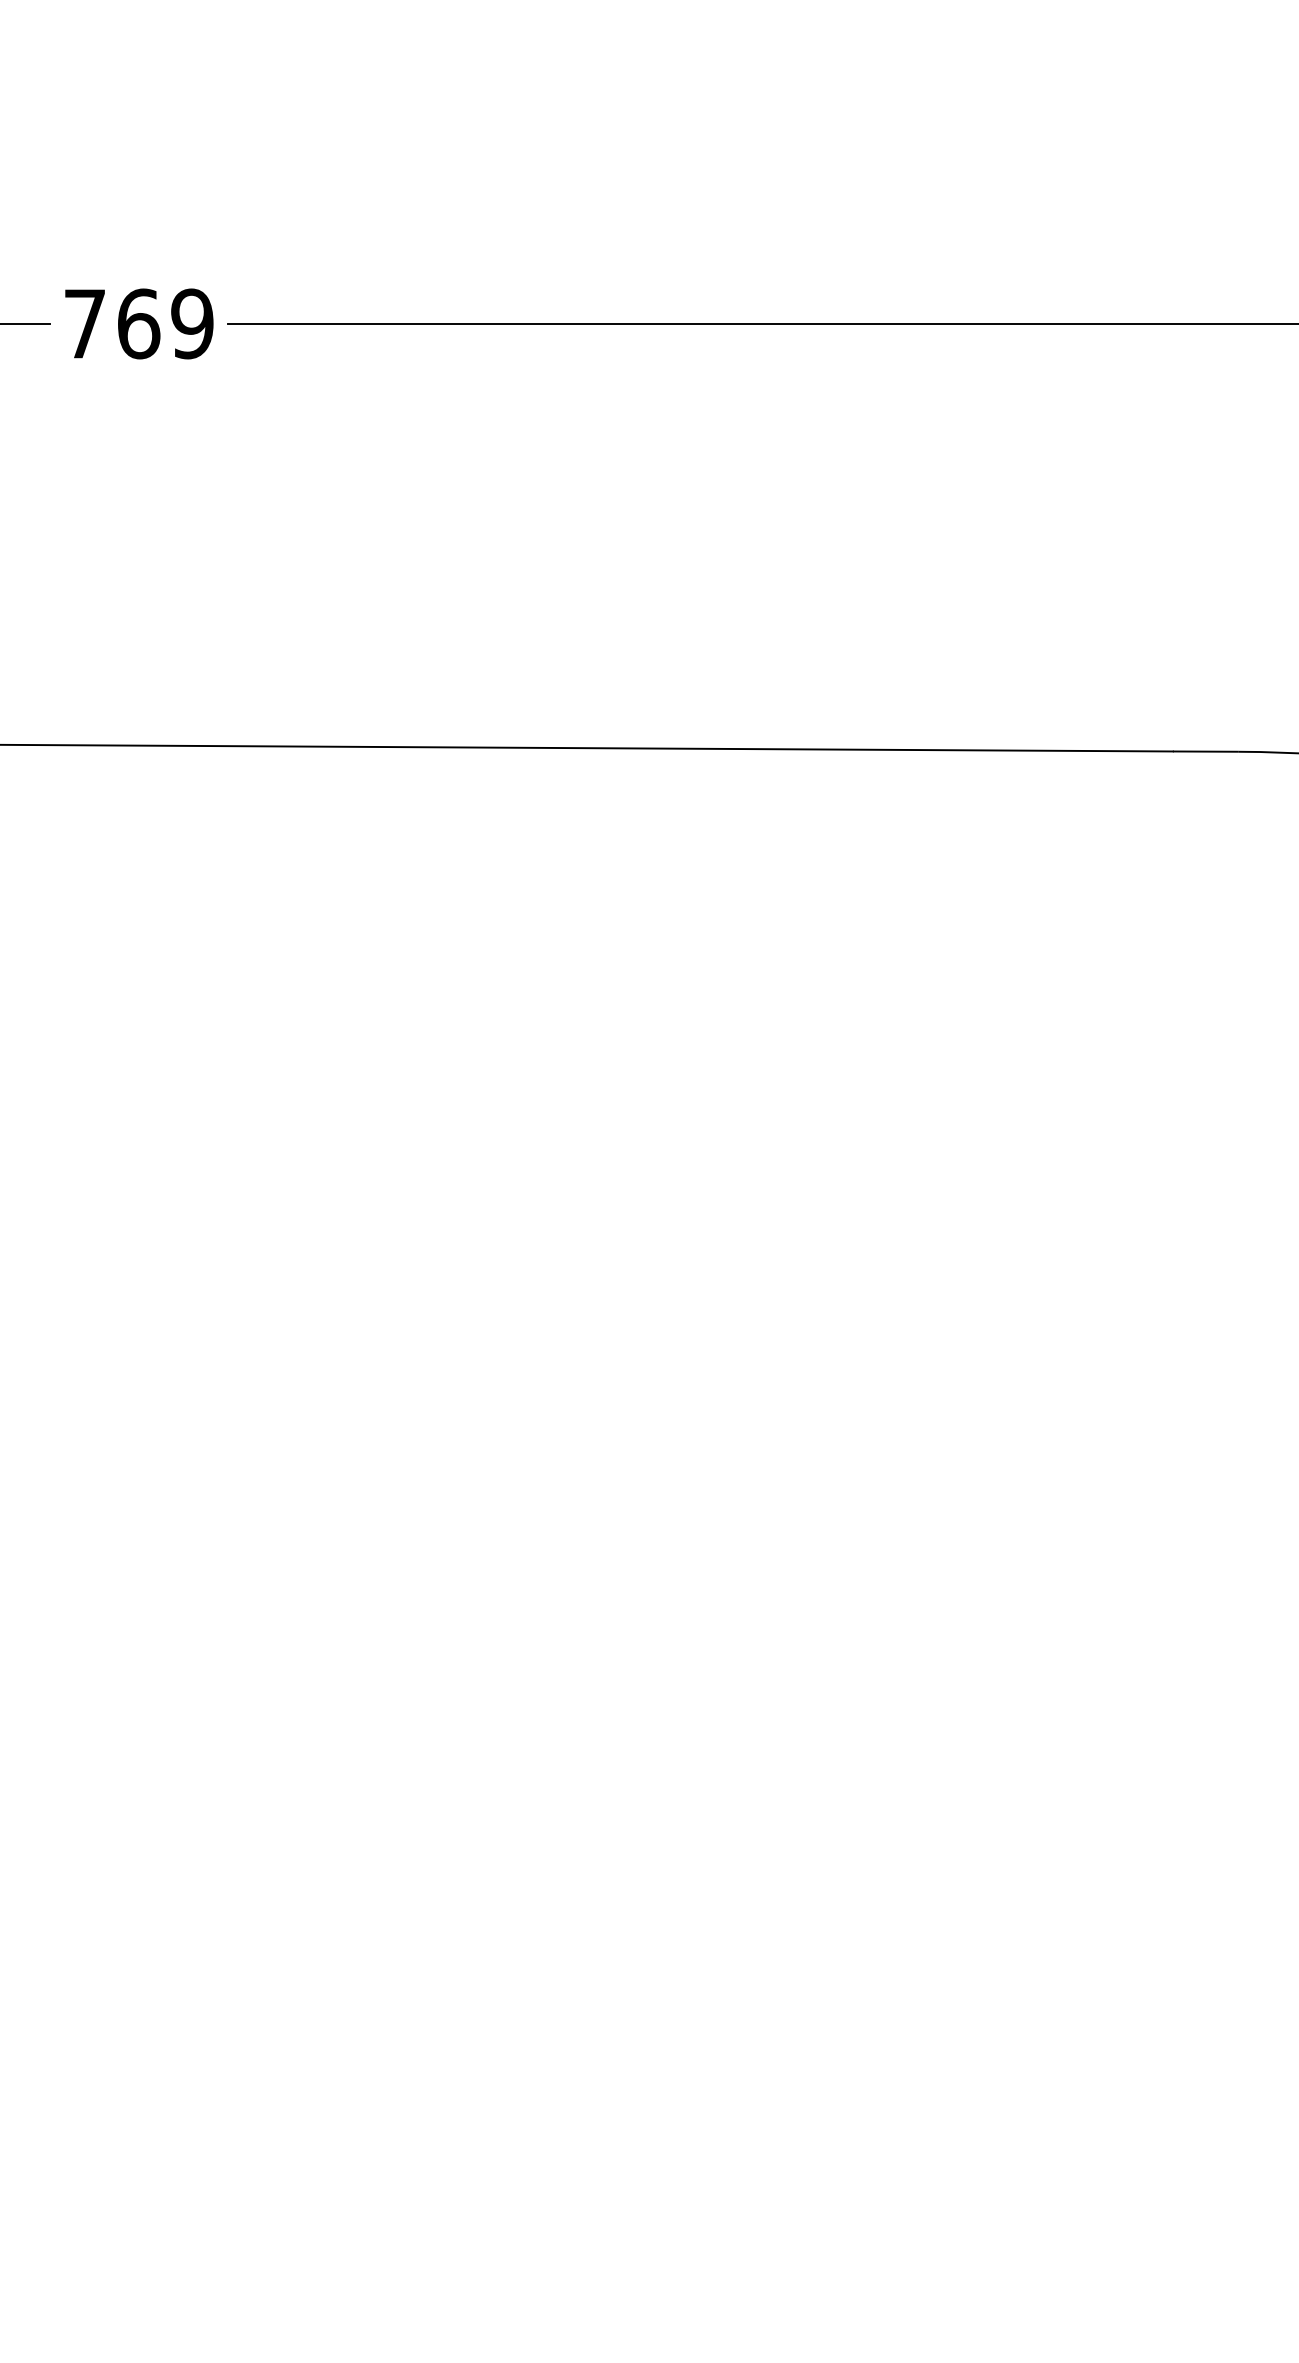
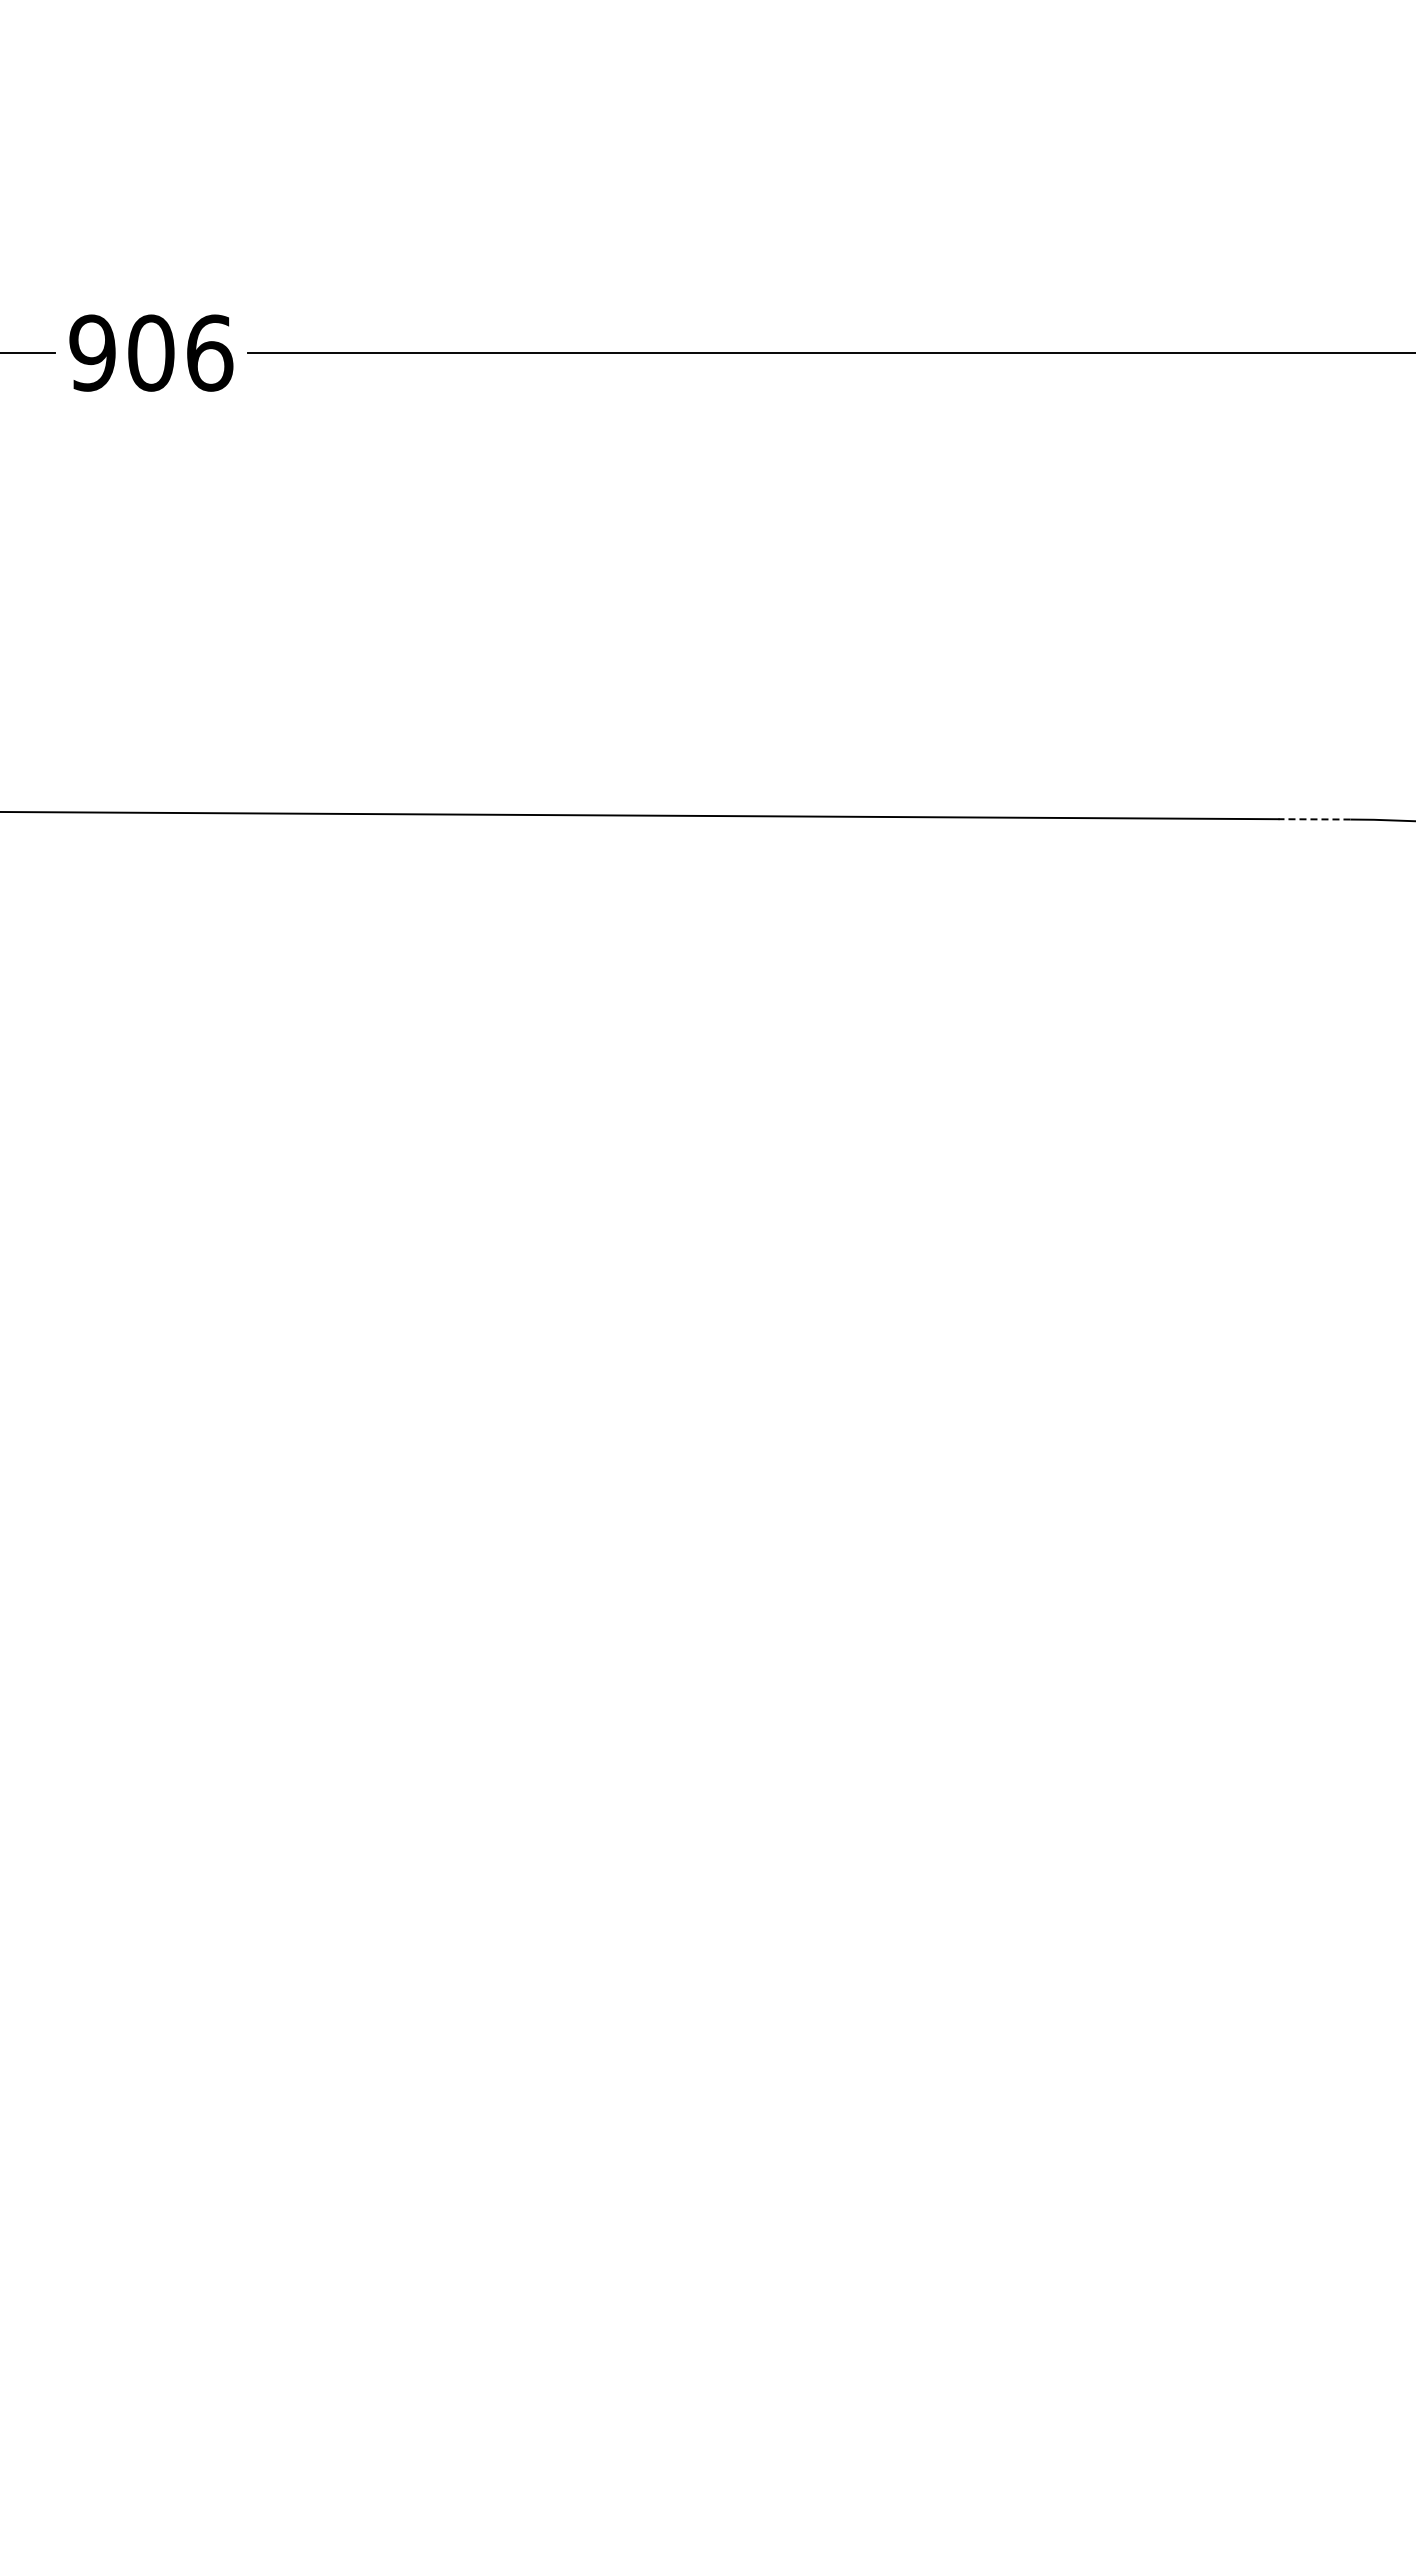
text: (139, 323) -> (151, 352), 769 -> 906
line: (1205, 751) -> (1314, 819), solid -> dashed

